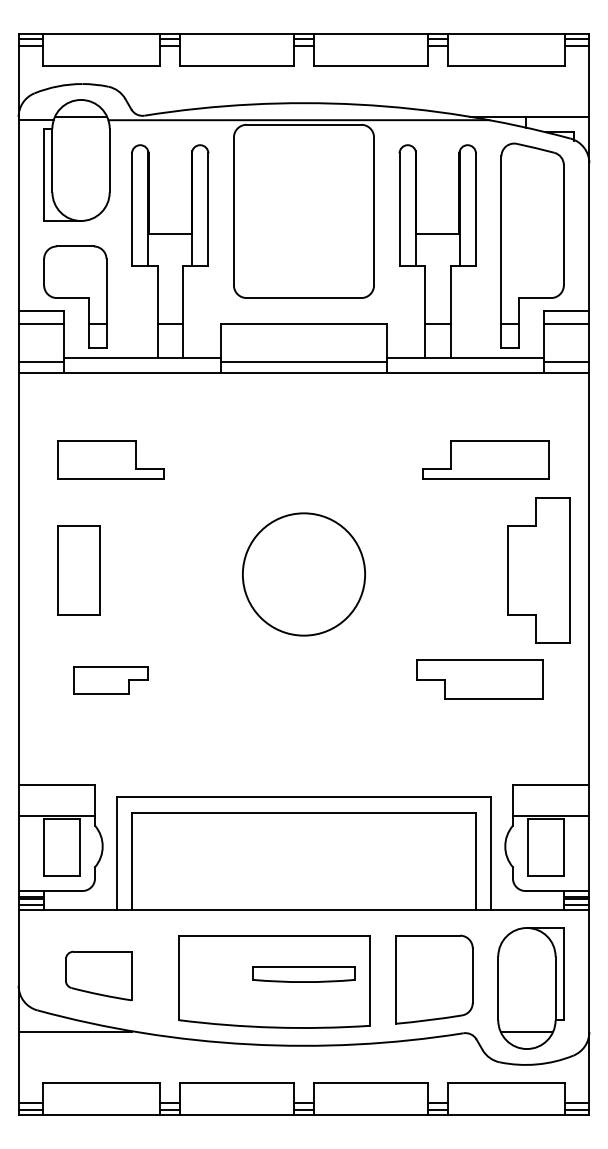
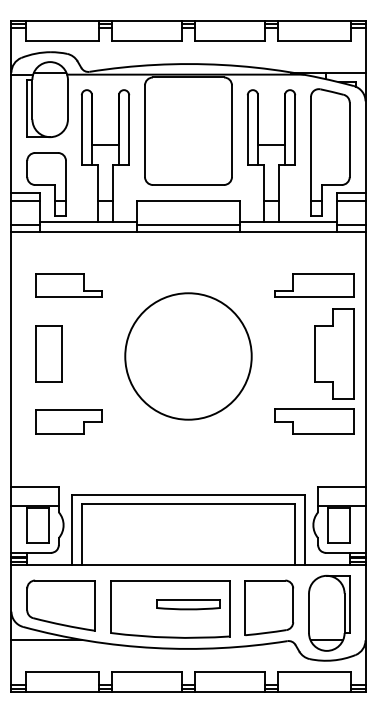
part: (486, 460) -> (314, 285), moved
circle: (304, 574) -> (188, 356), size x1.67
part: (110, 679) -> (68, 421), size x1.43
part: (479, 679) -> (314, 421), moved
part: (97, 975) -> (60, 605), size x1.67

